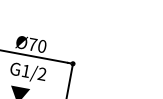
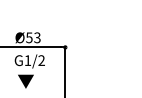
text: (37, 45) -> (33, 37), Ø70 -> Ø53

